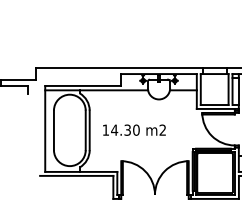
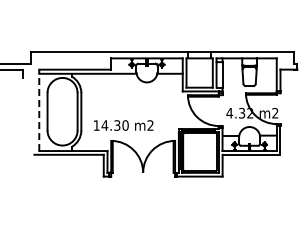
line: (45, 129) -> (39, 110), solid -> dashed
text: (134, 130) -> (123, 125), moved

